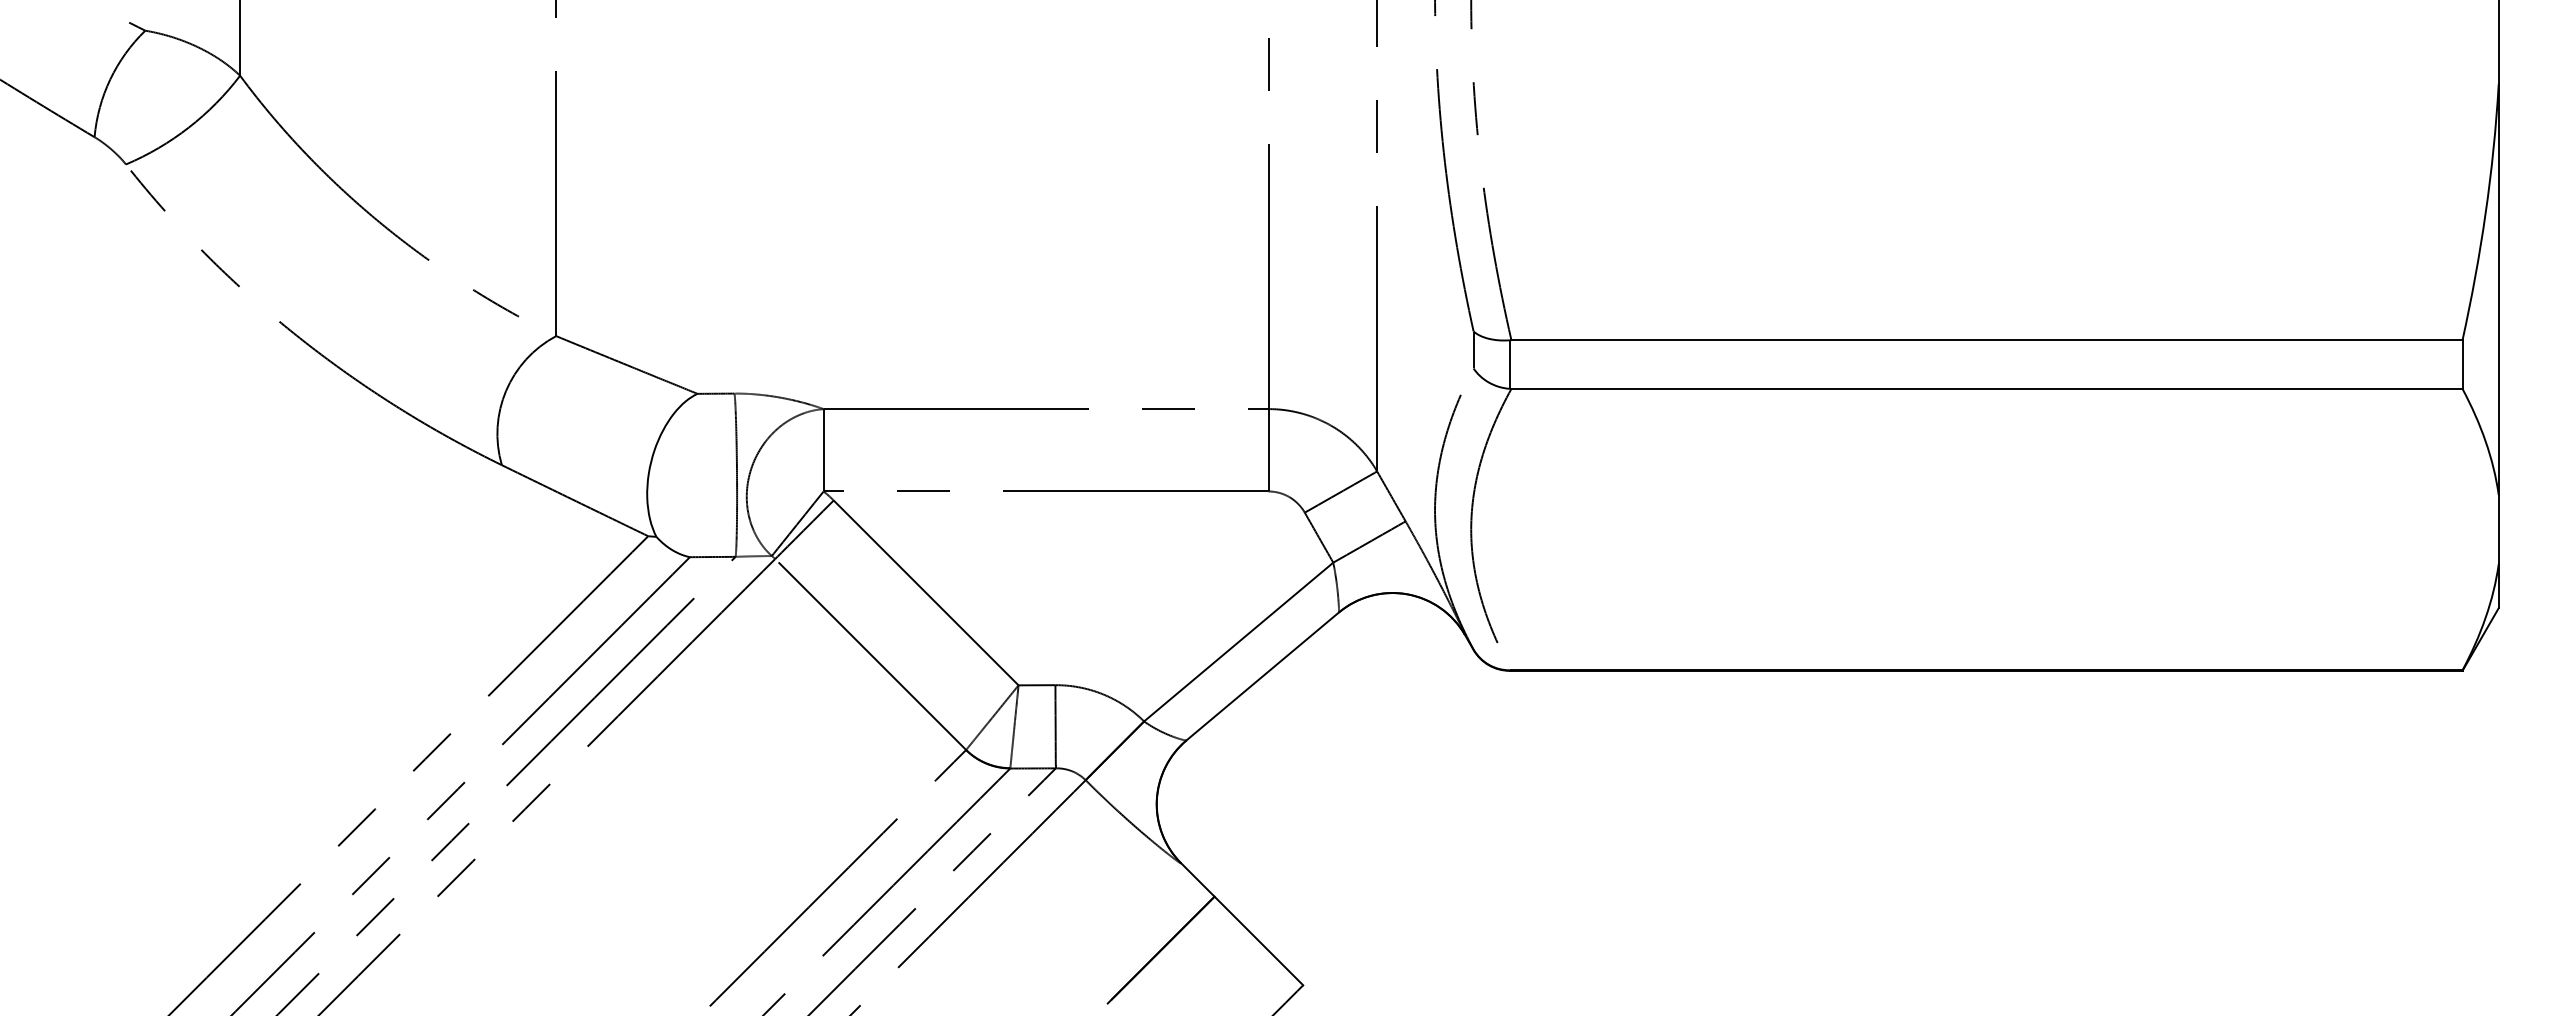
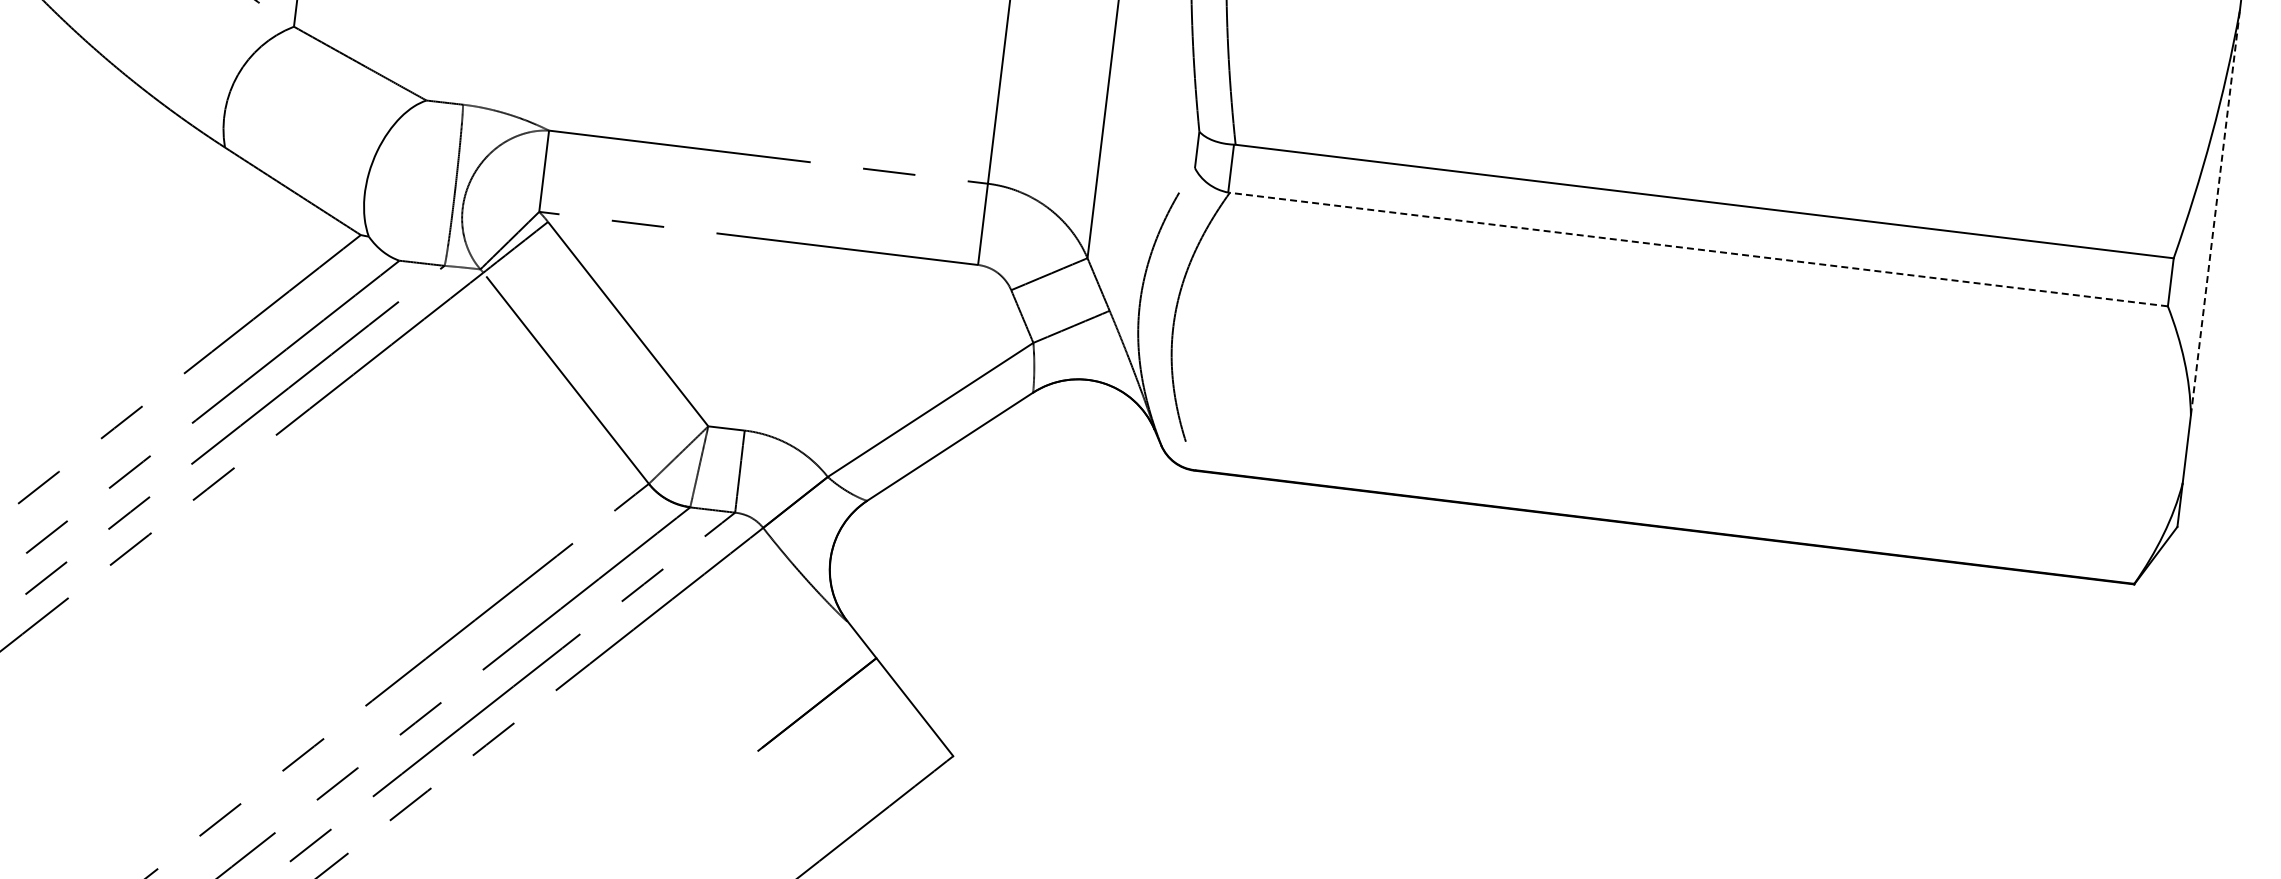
line: (2498, 289) -> (2215, 212), solid -> dashed
line: (1986, 388) -> (1698, 249), solid -> dashed

